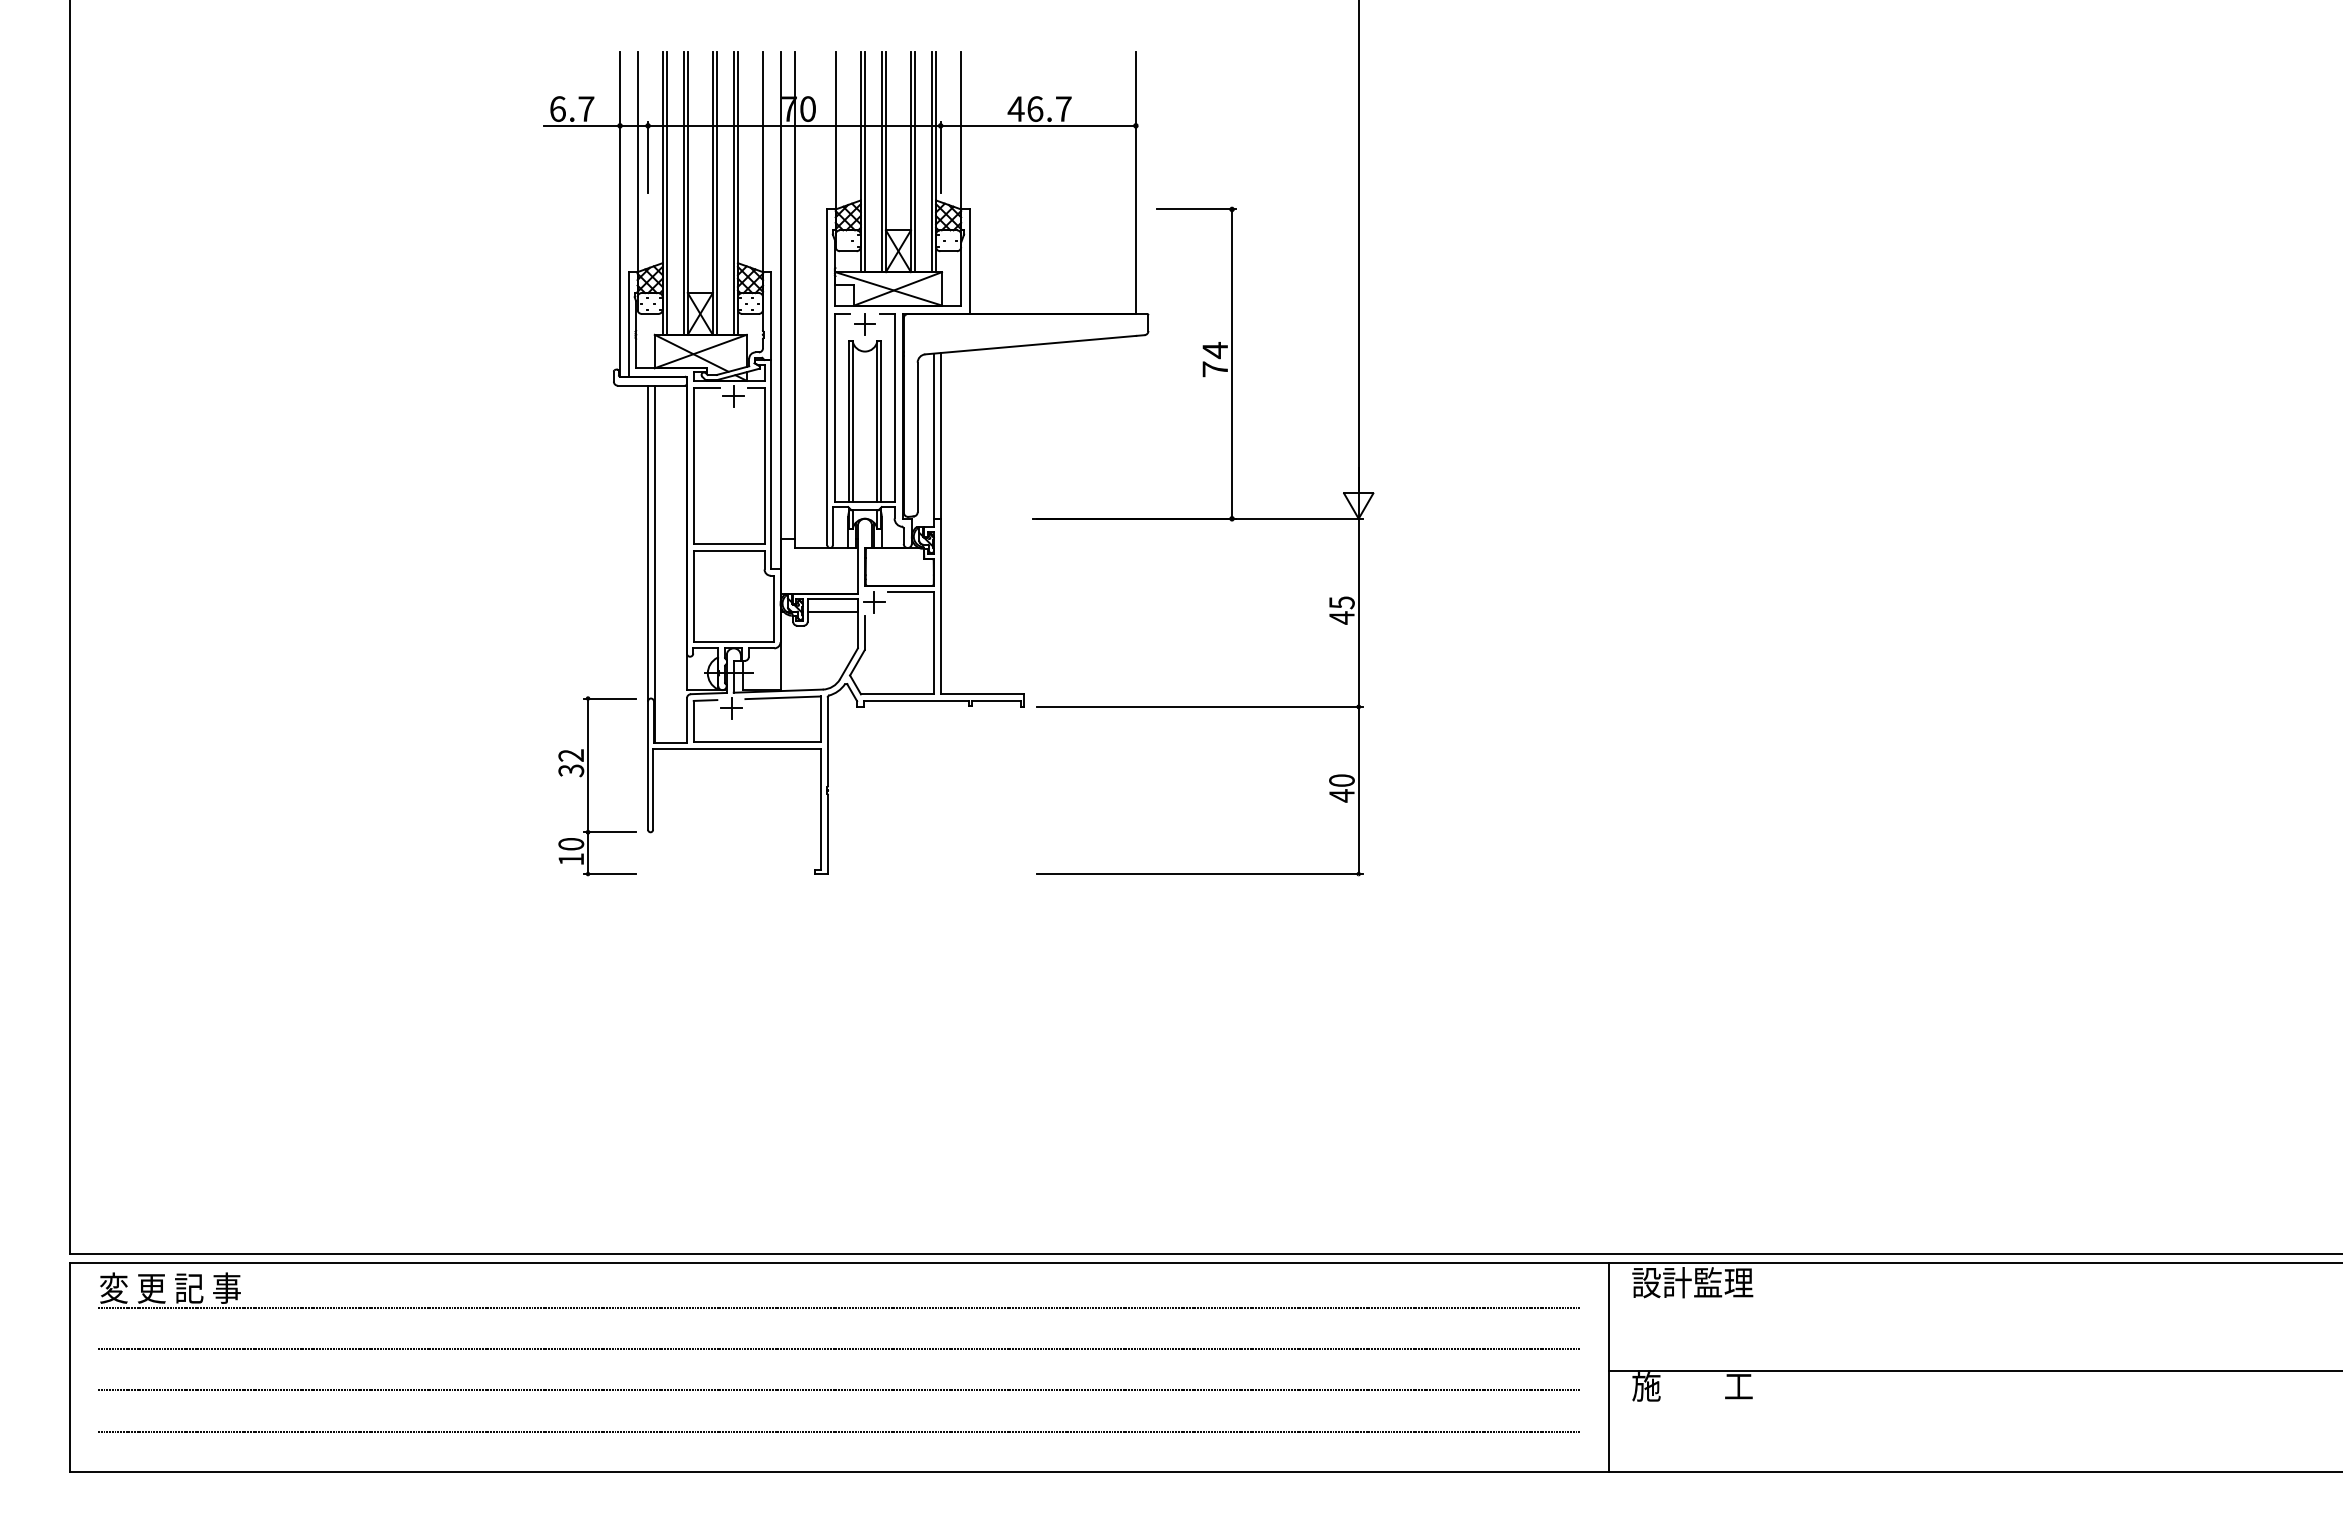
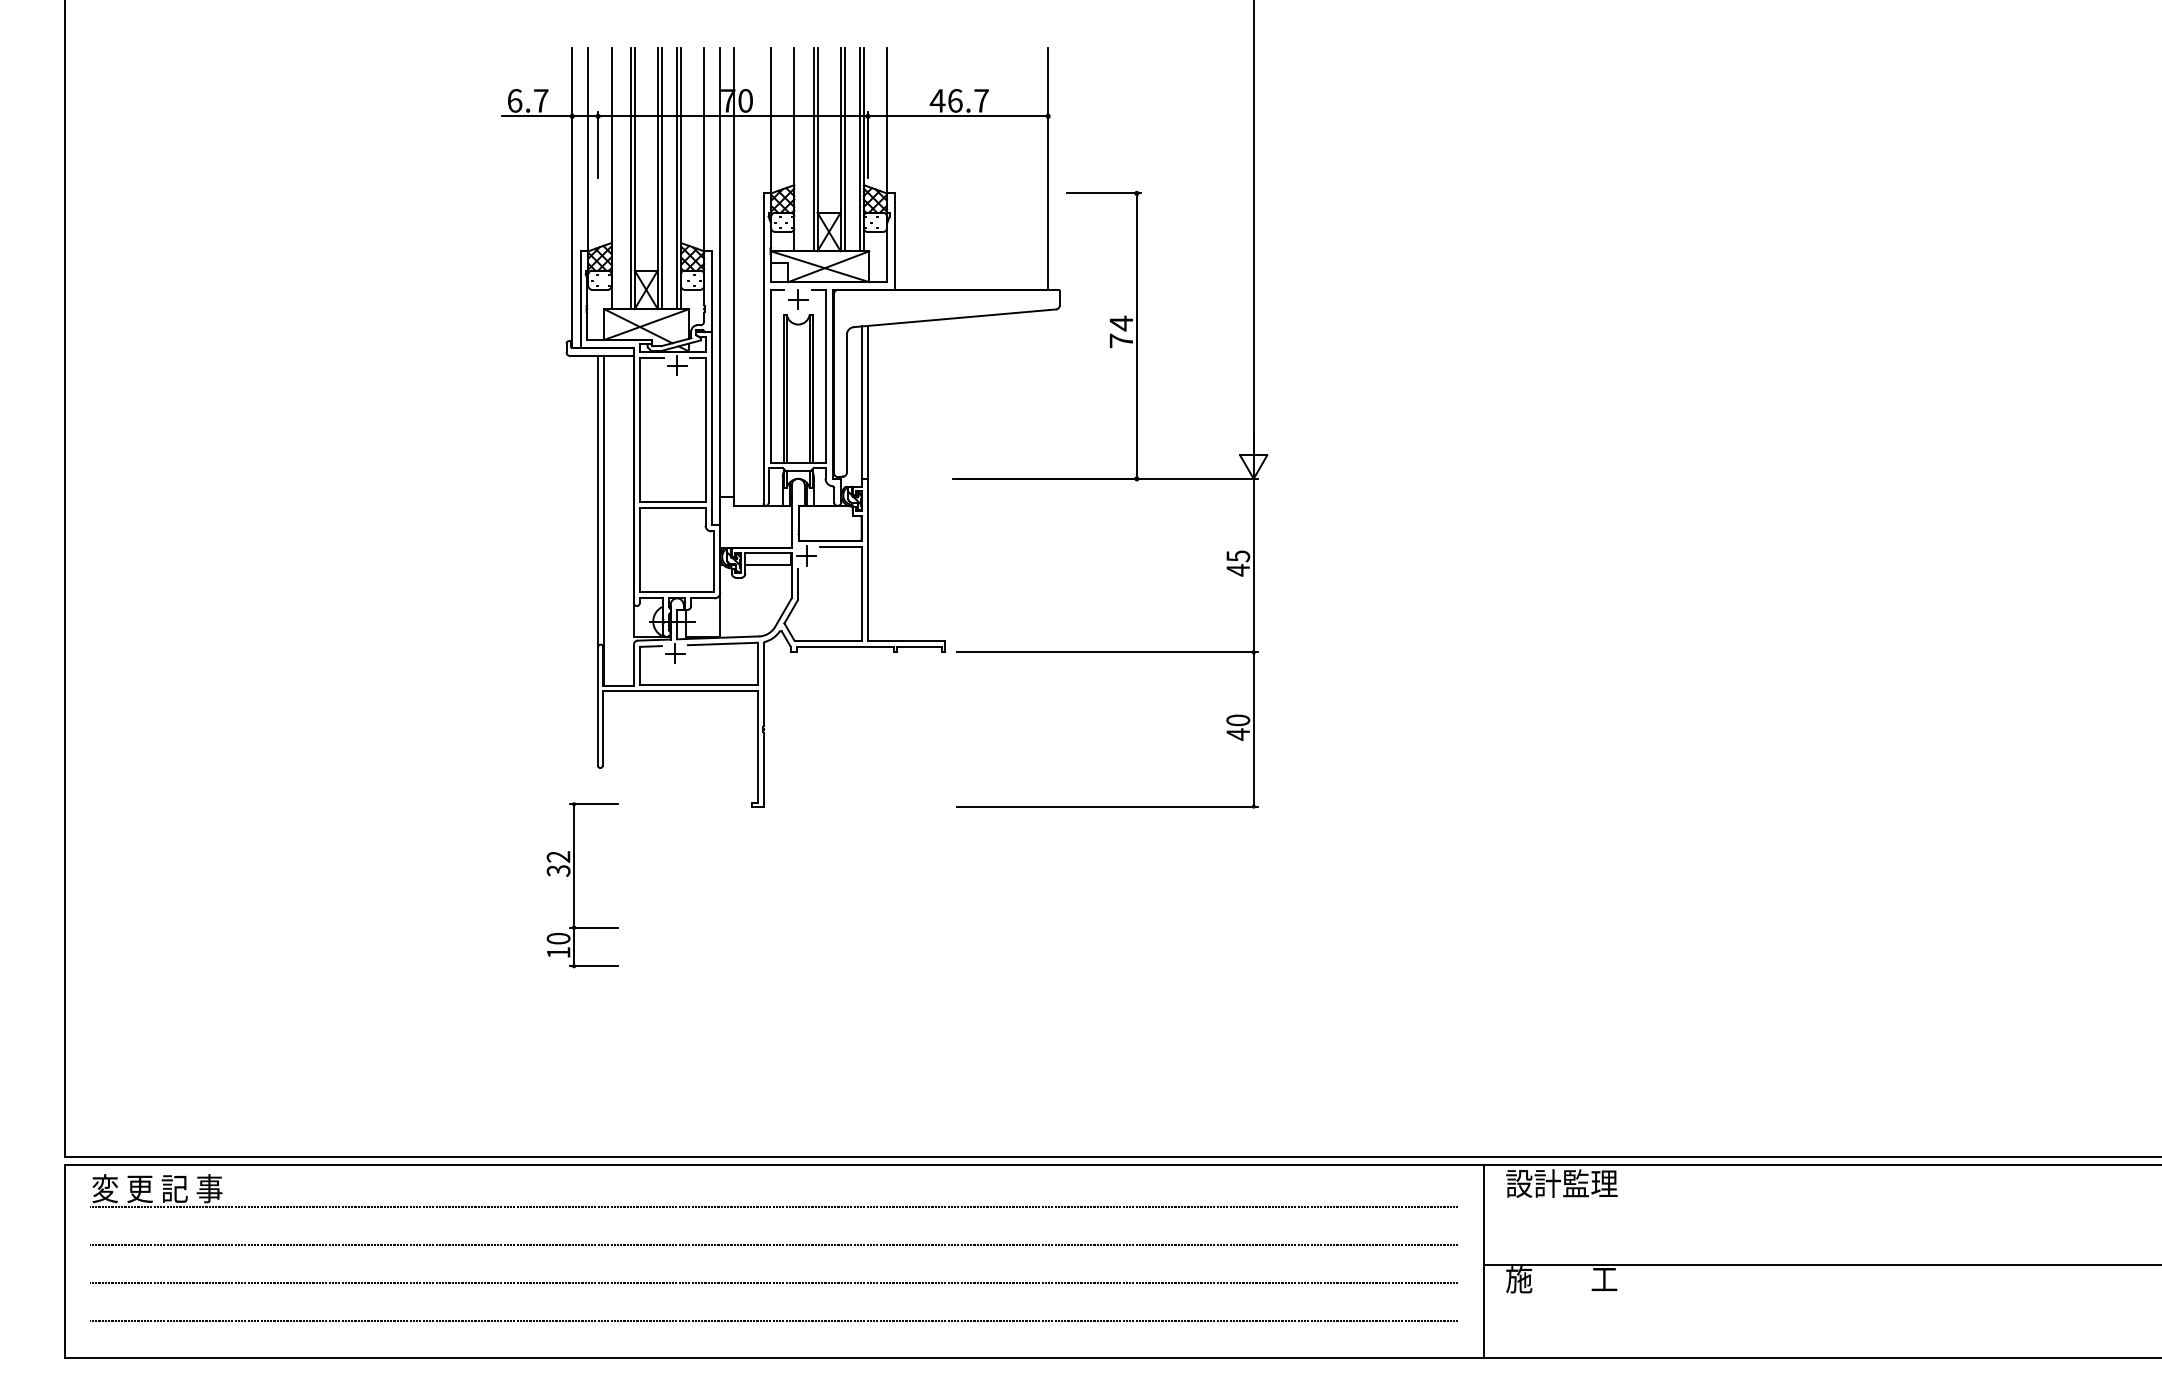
line: (865, 161) -> (798, 149), removed
line: (666, 192) -> (615, 177), removed
part: (588, 786) -> (574, 885), moved

